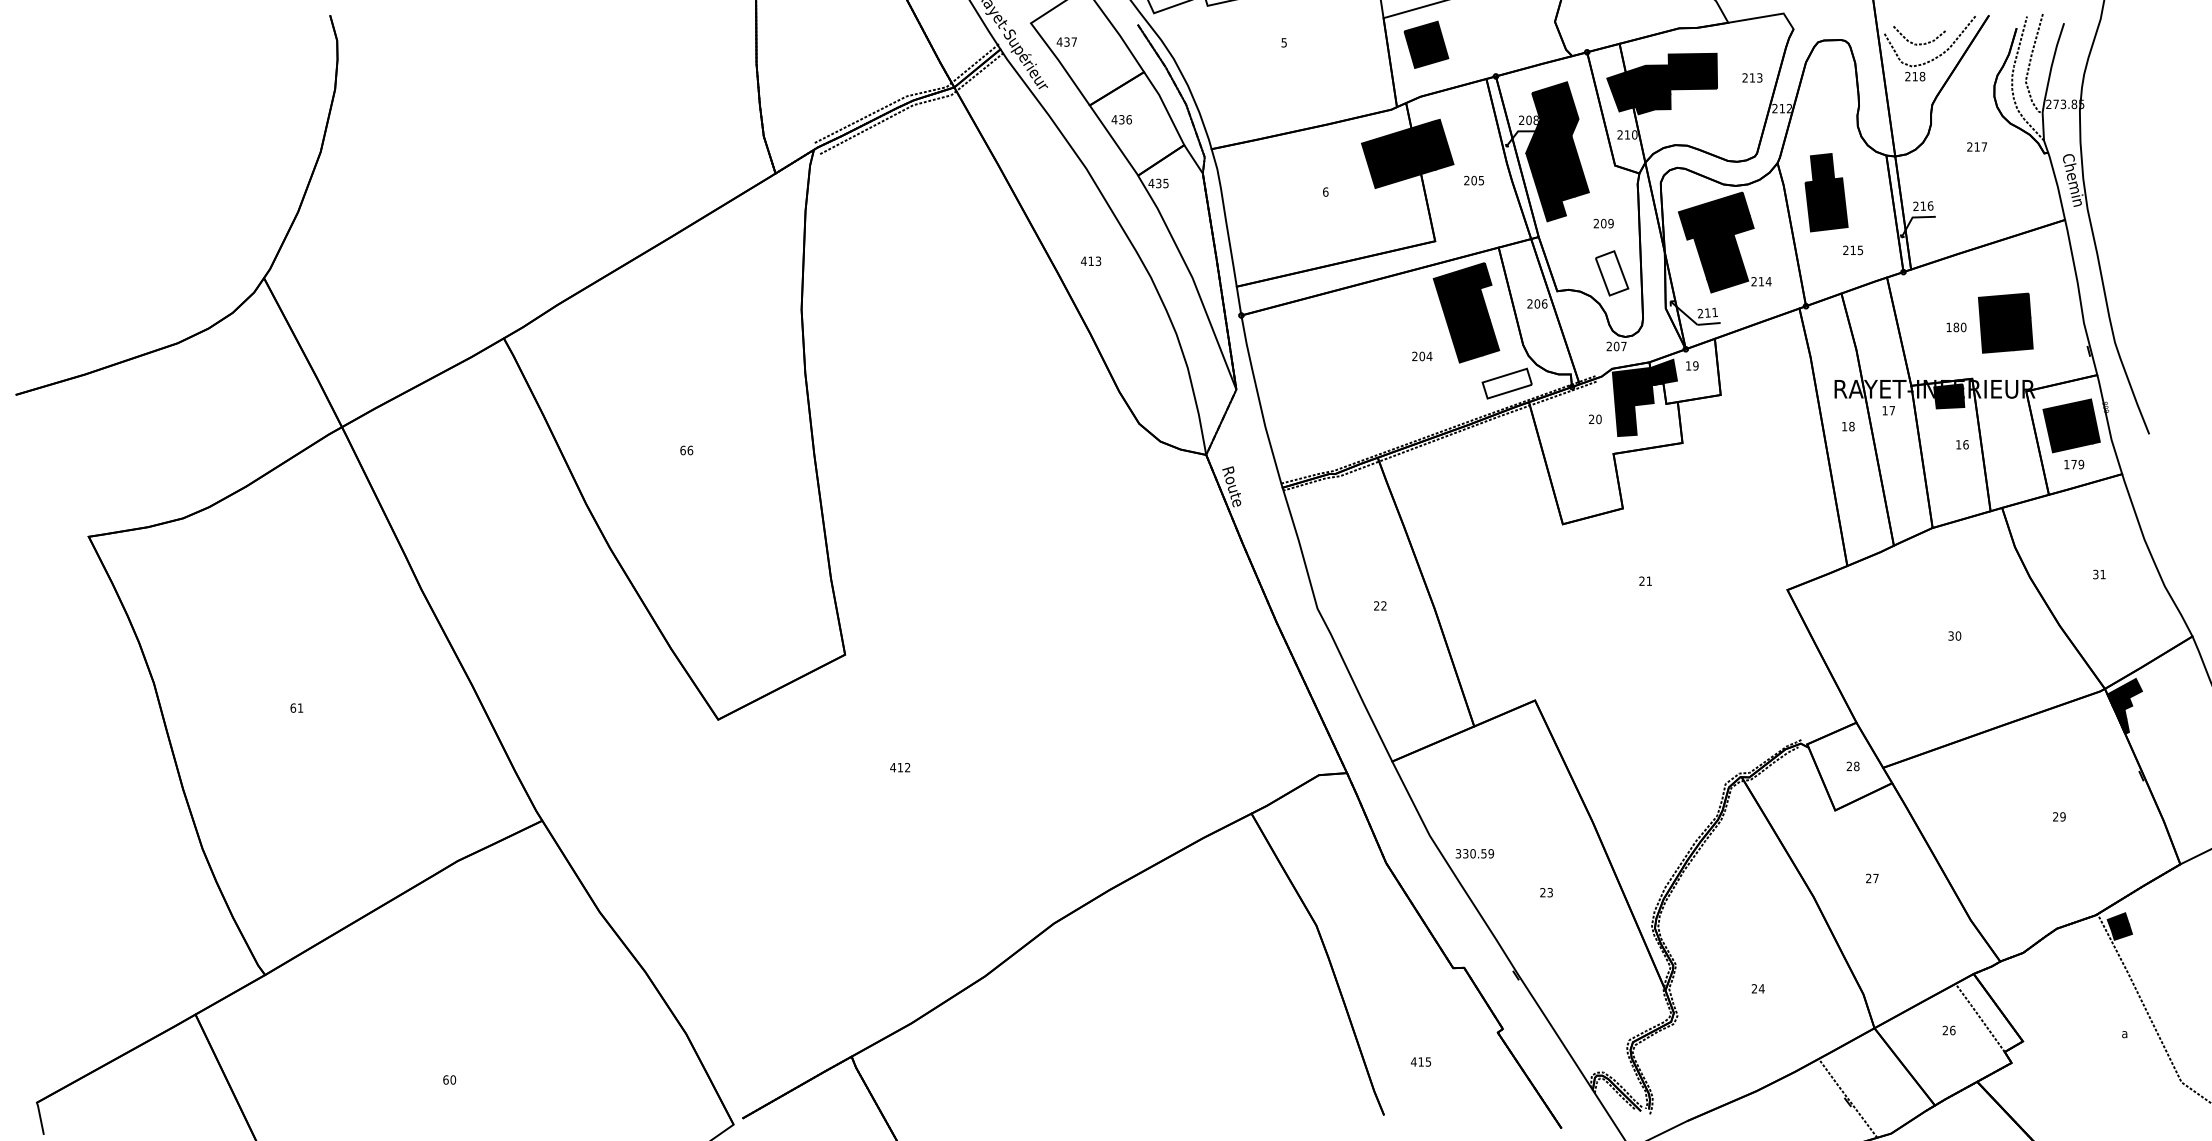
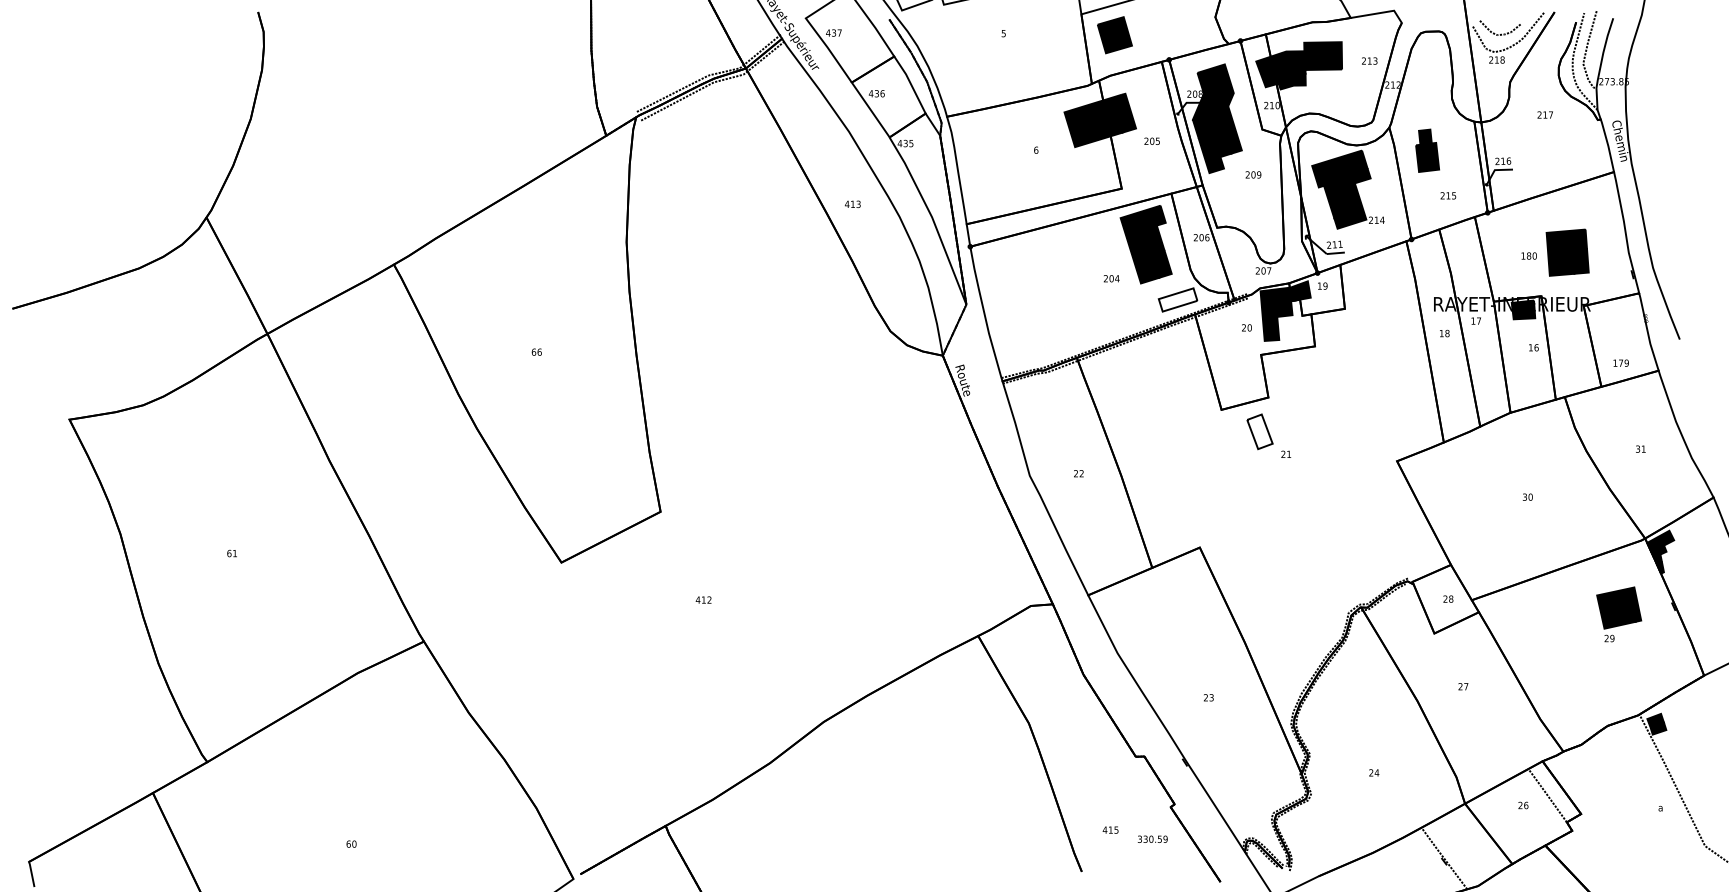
part: (1826, 192) -> (1427, 150), size x0.7
part: (1612, 273) -> (1260, 431), moved
part: (2071, 425) -> (1619, 607), moved
text: (1474, 853) -> (1152, 839), moved

